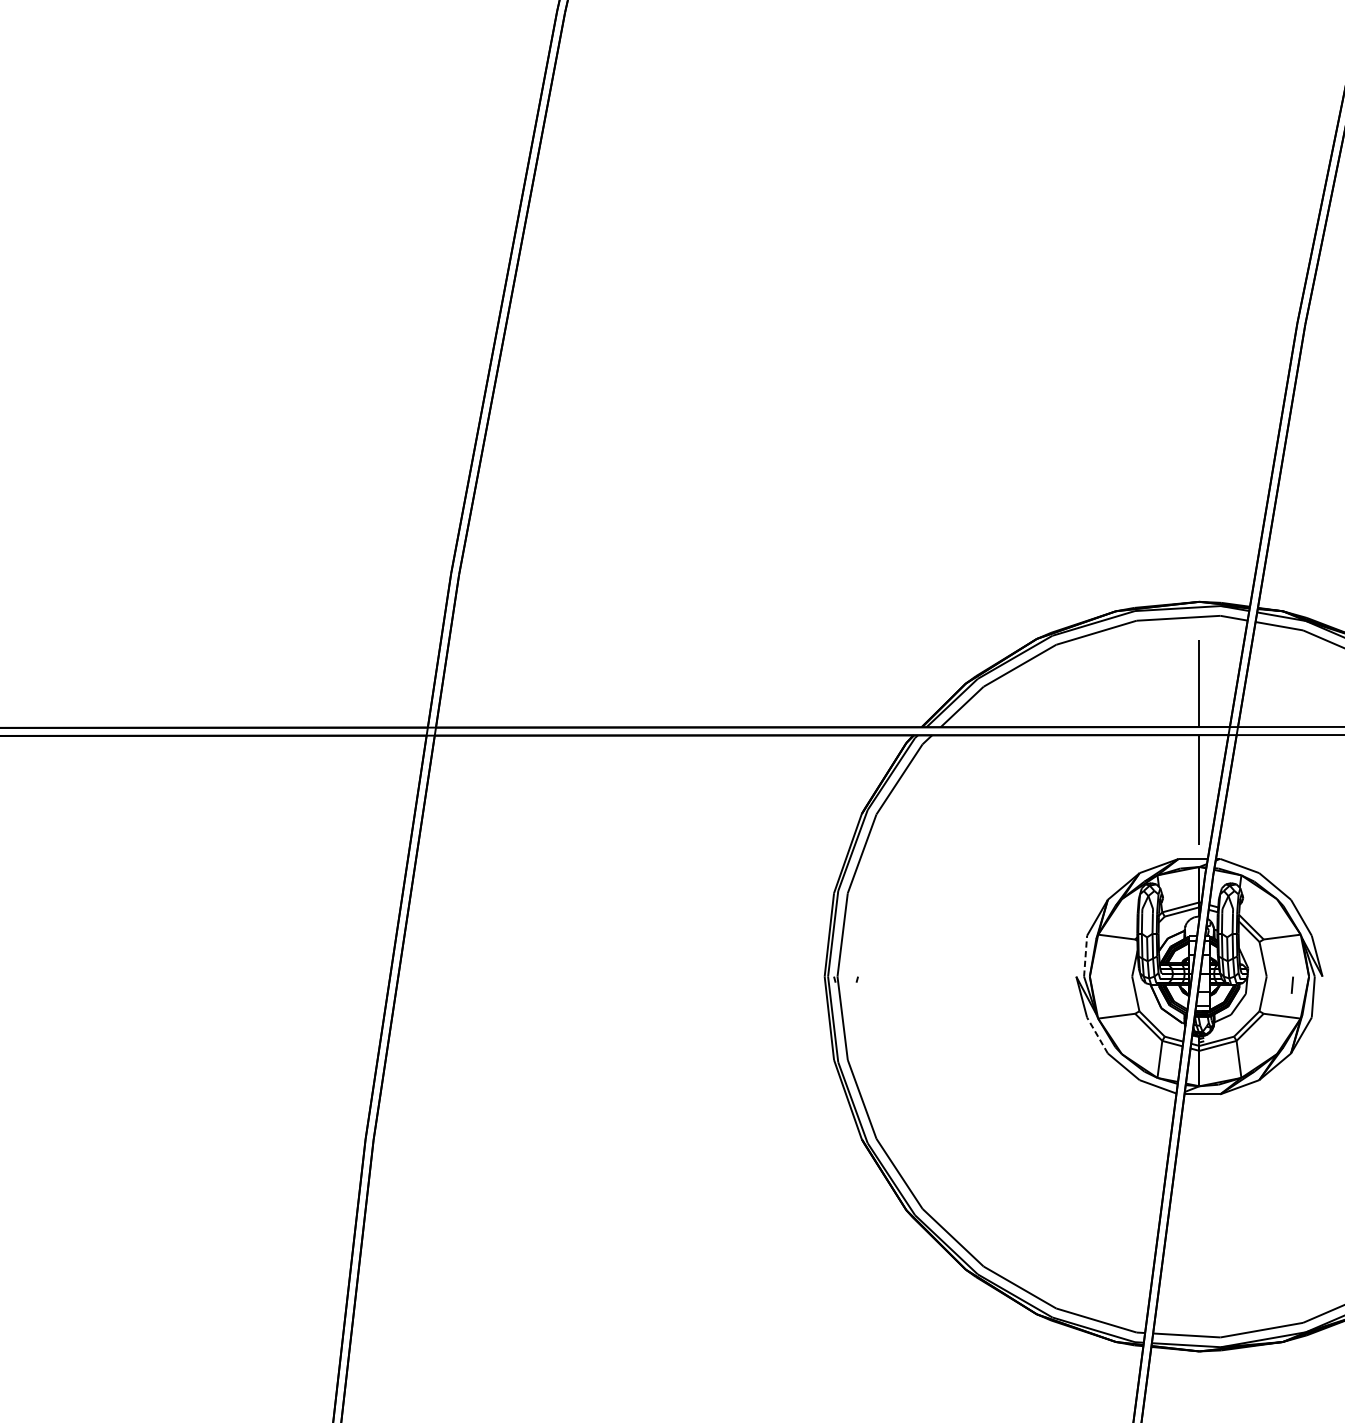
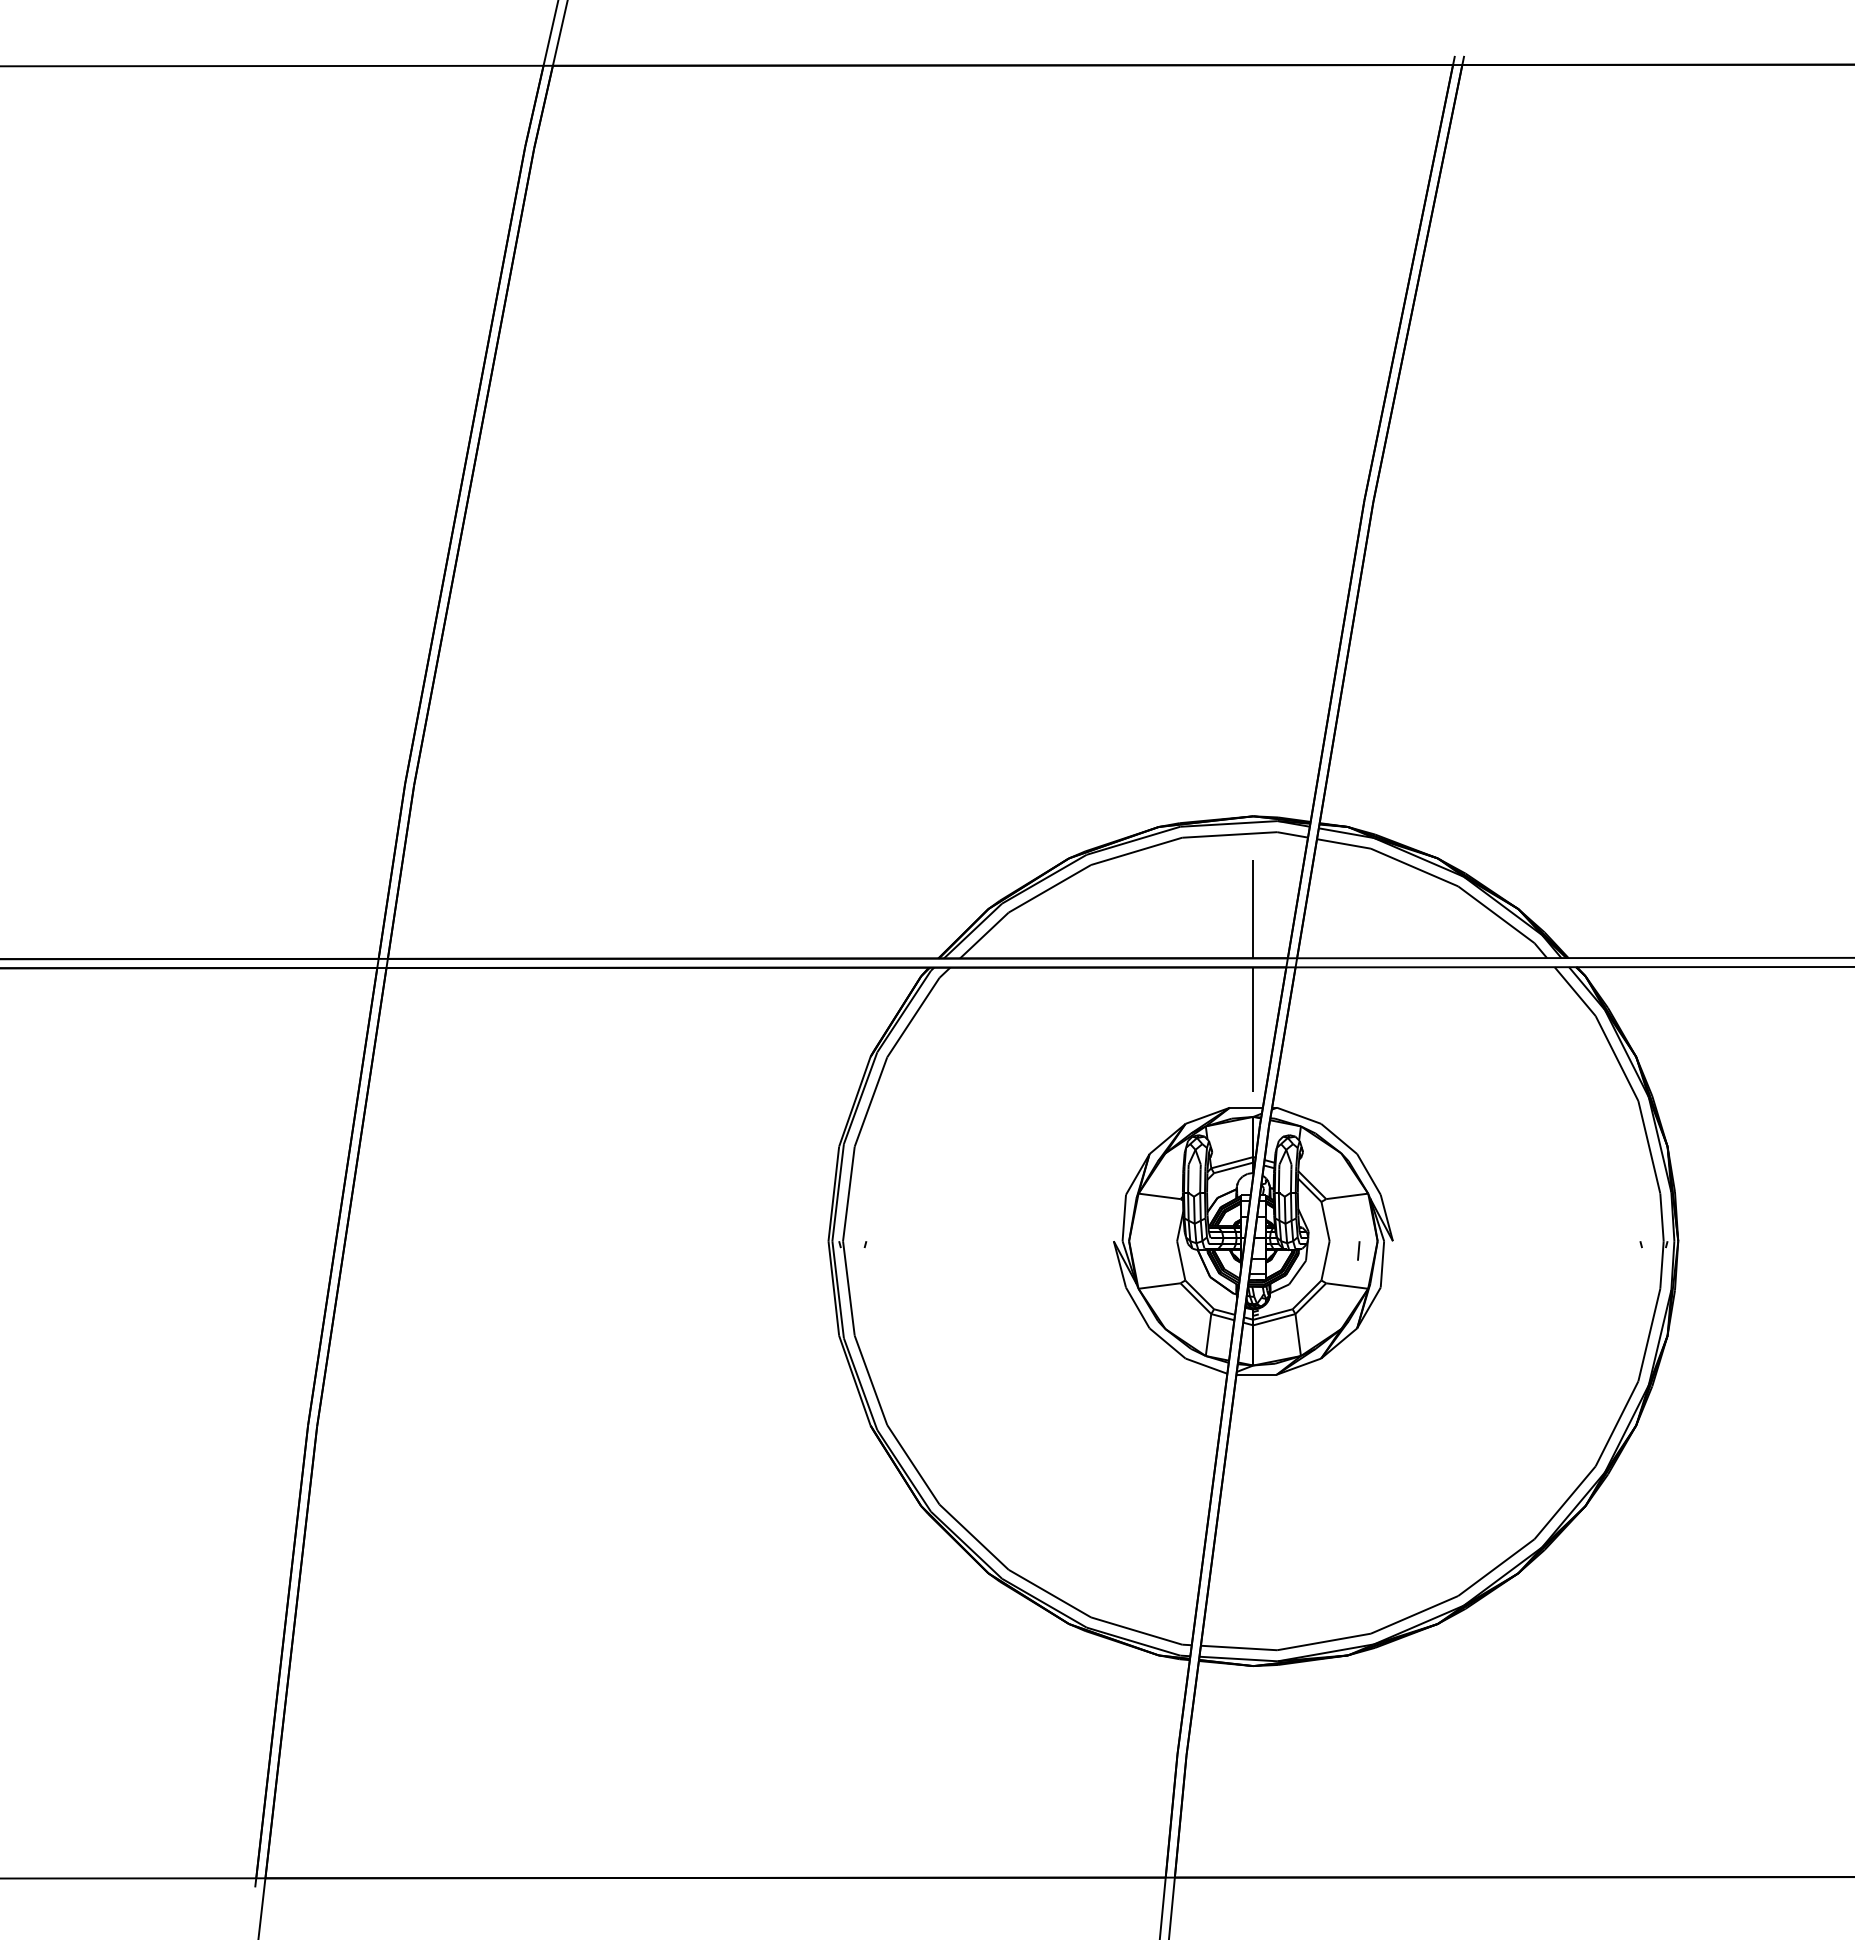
line: (1085, 955) -> (1124, 1217), dashed -> solid
line: (1097, 1035) -> (1137, 1307), dashed -> solid

